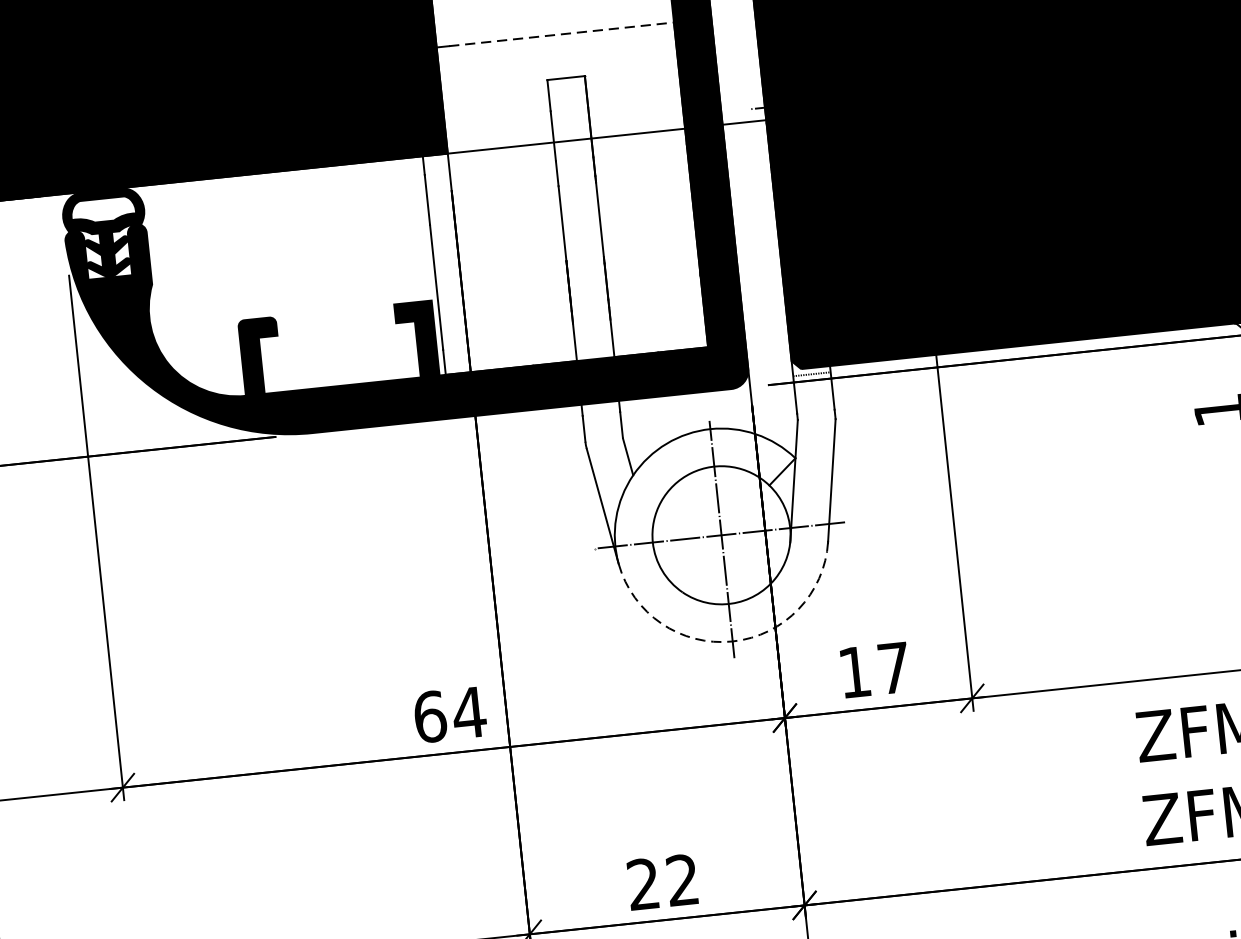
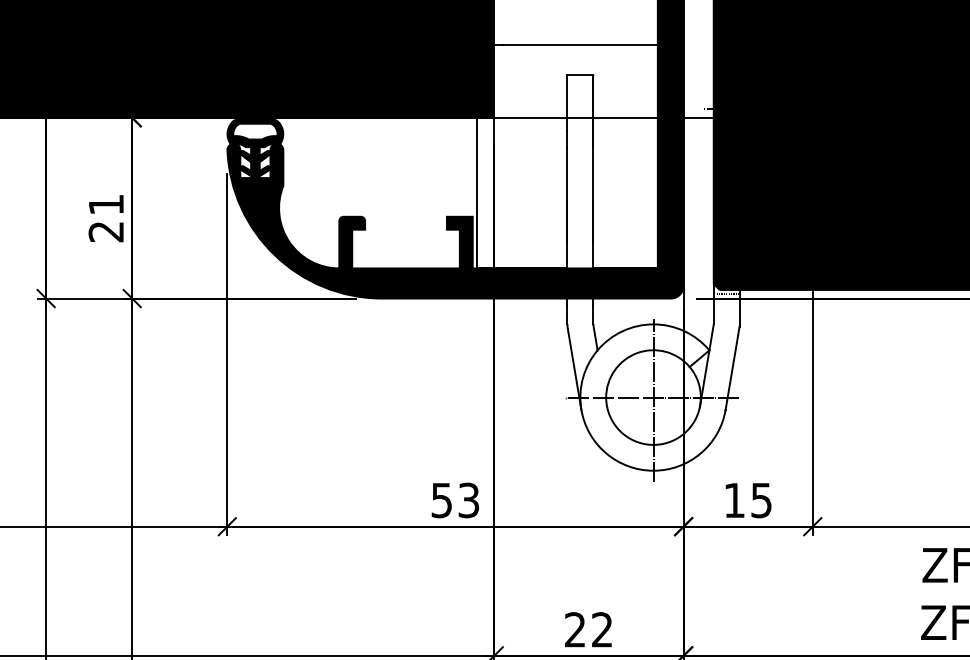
line: (561, 34) -> (580, 44), dashed -> solid
arc: (732, 641) -> (653, 470), dashed -> solid
text: (893, 668) -> (761, 500), 17 -> 15
text: (449, 714) -> (455, 500), 64 -> 53

